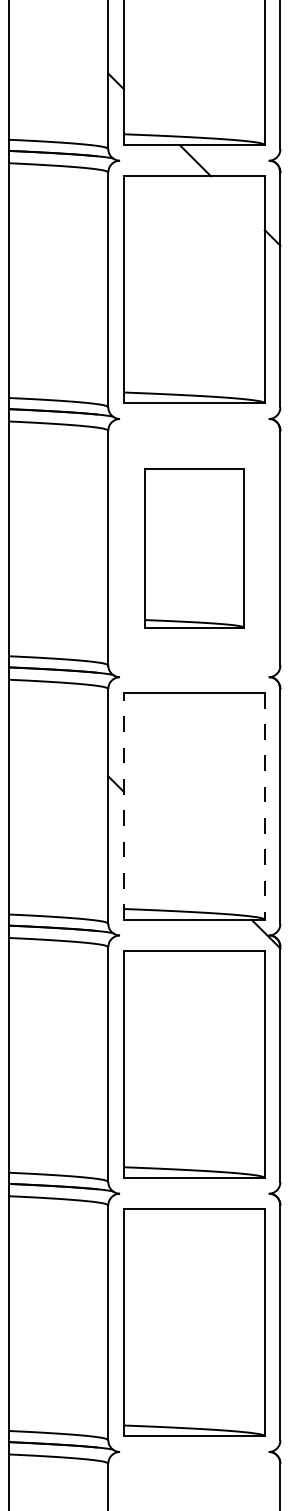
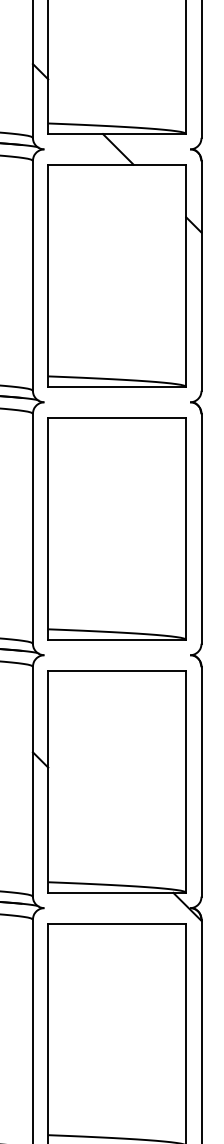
part: (194, 548) -> (117, 529), size x1.43
line: (123, 805) -> (47, 780), dashed -> solid
line: (264, 806) -> (185, 781), dashed -> solid

